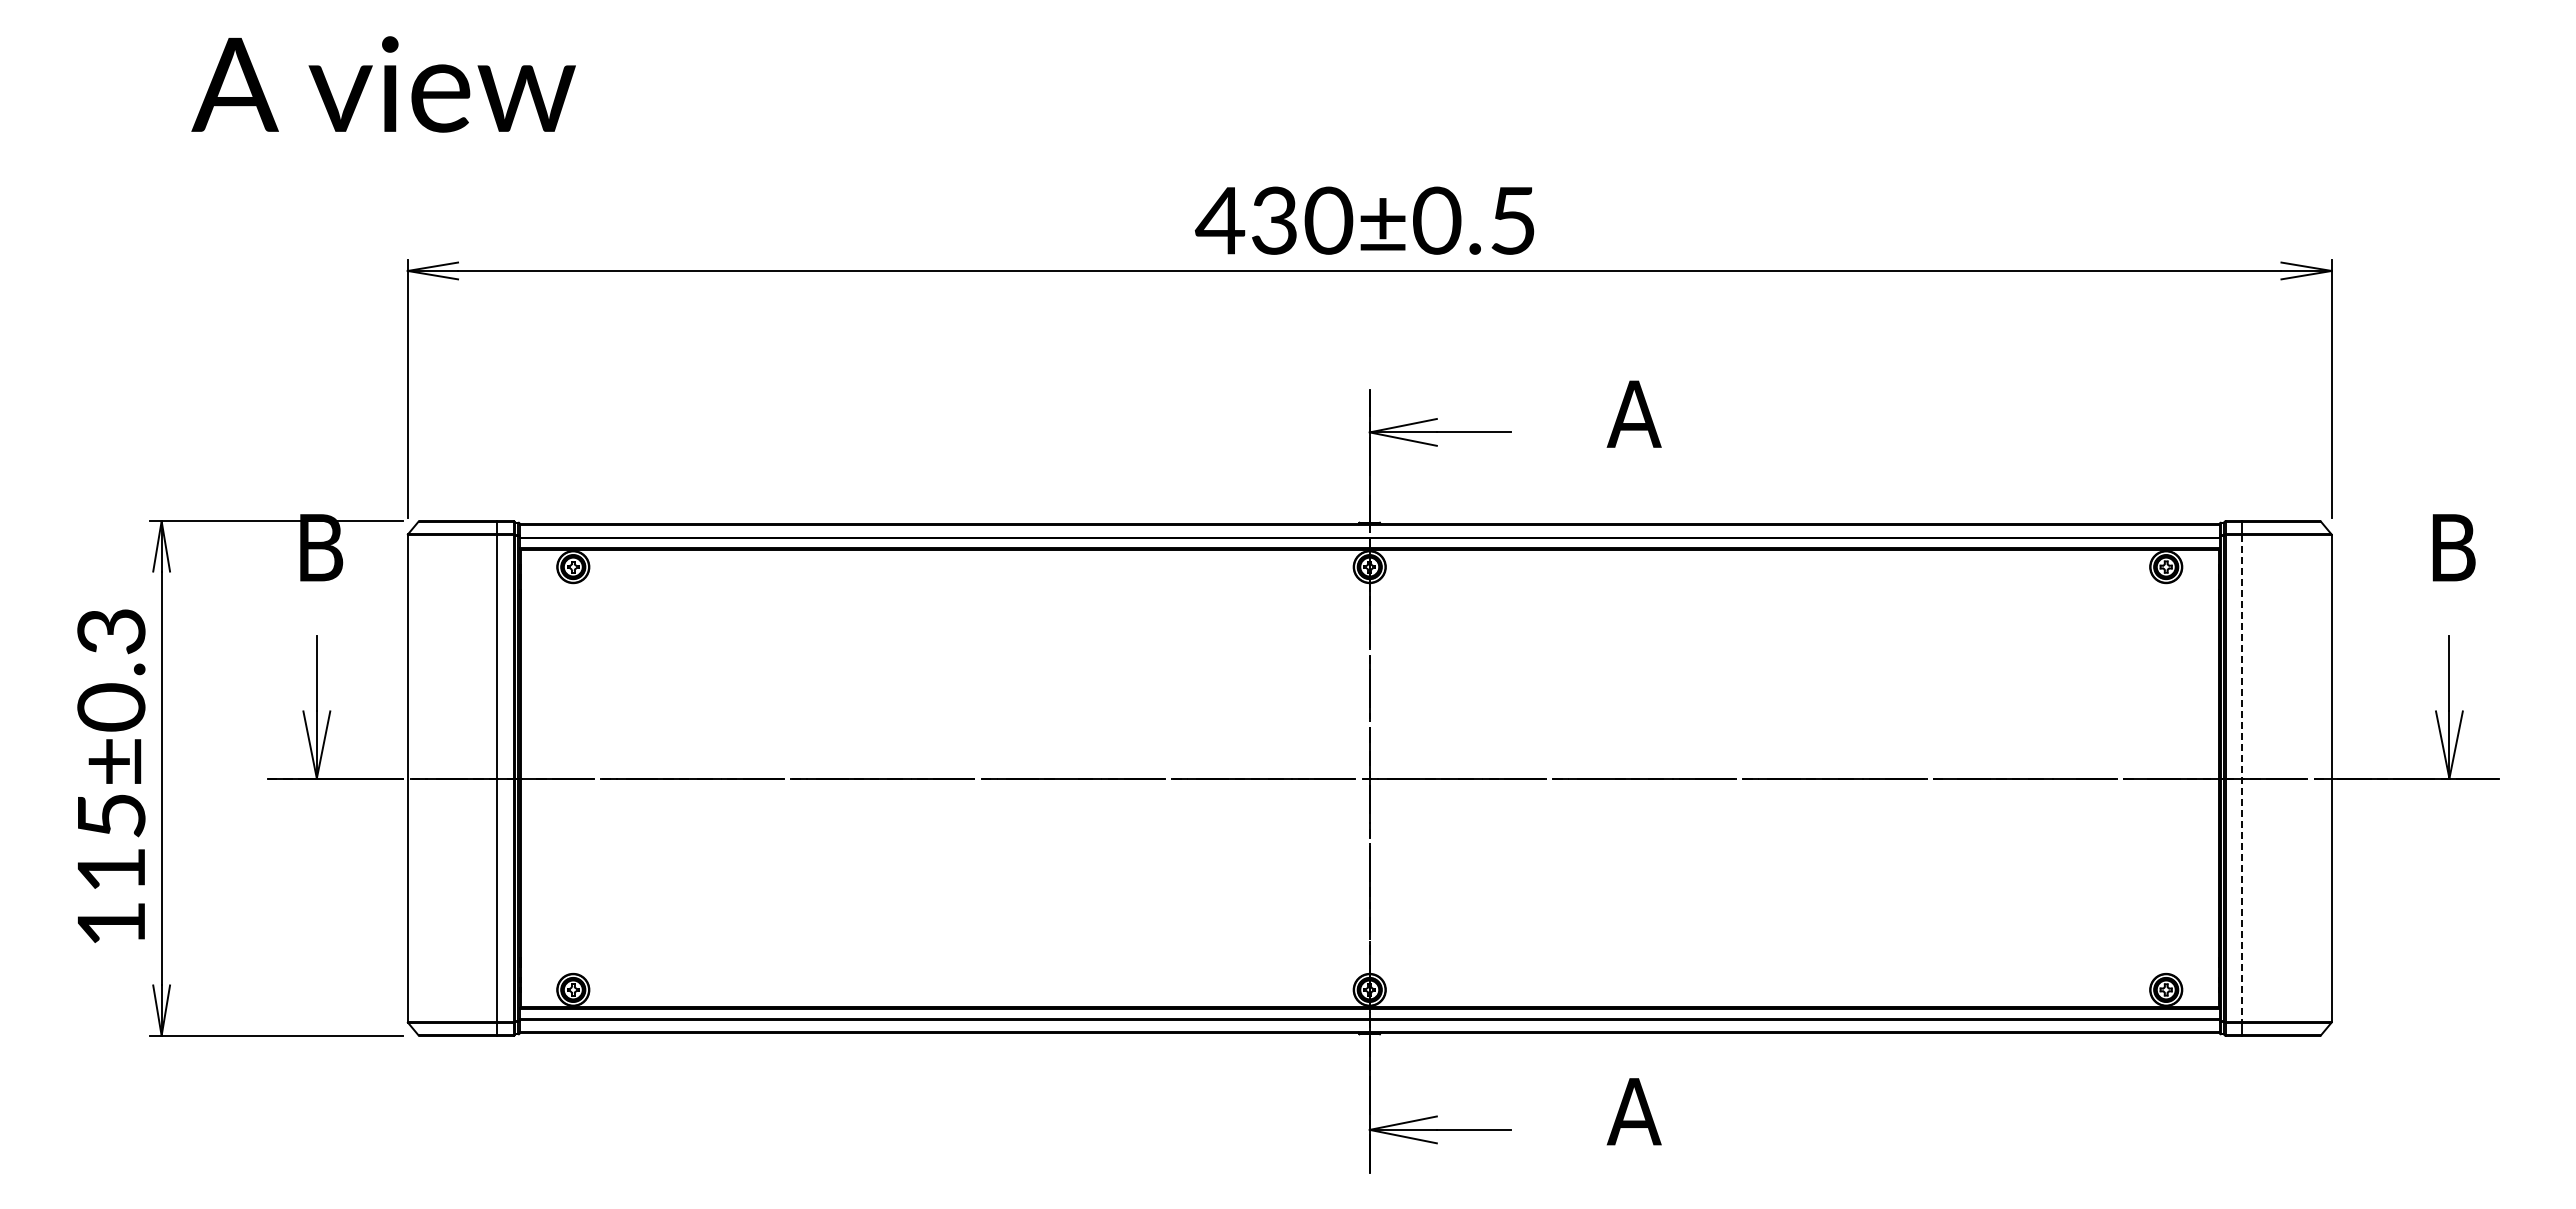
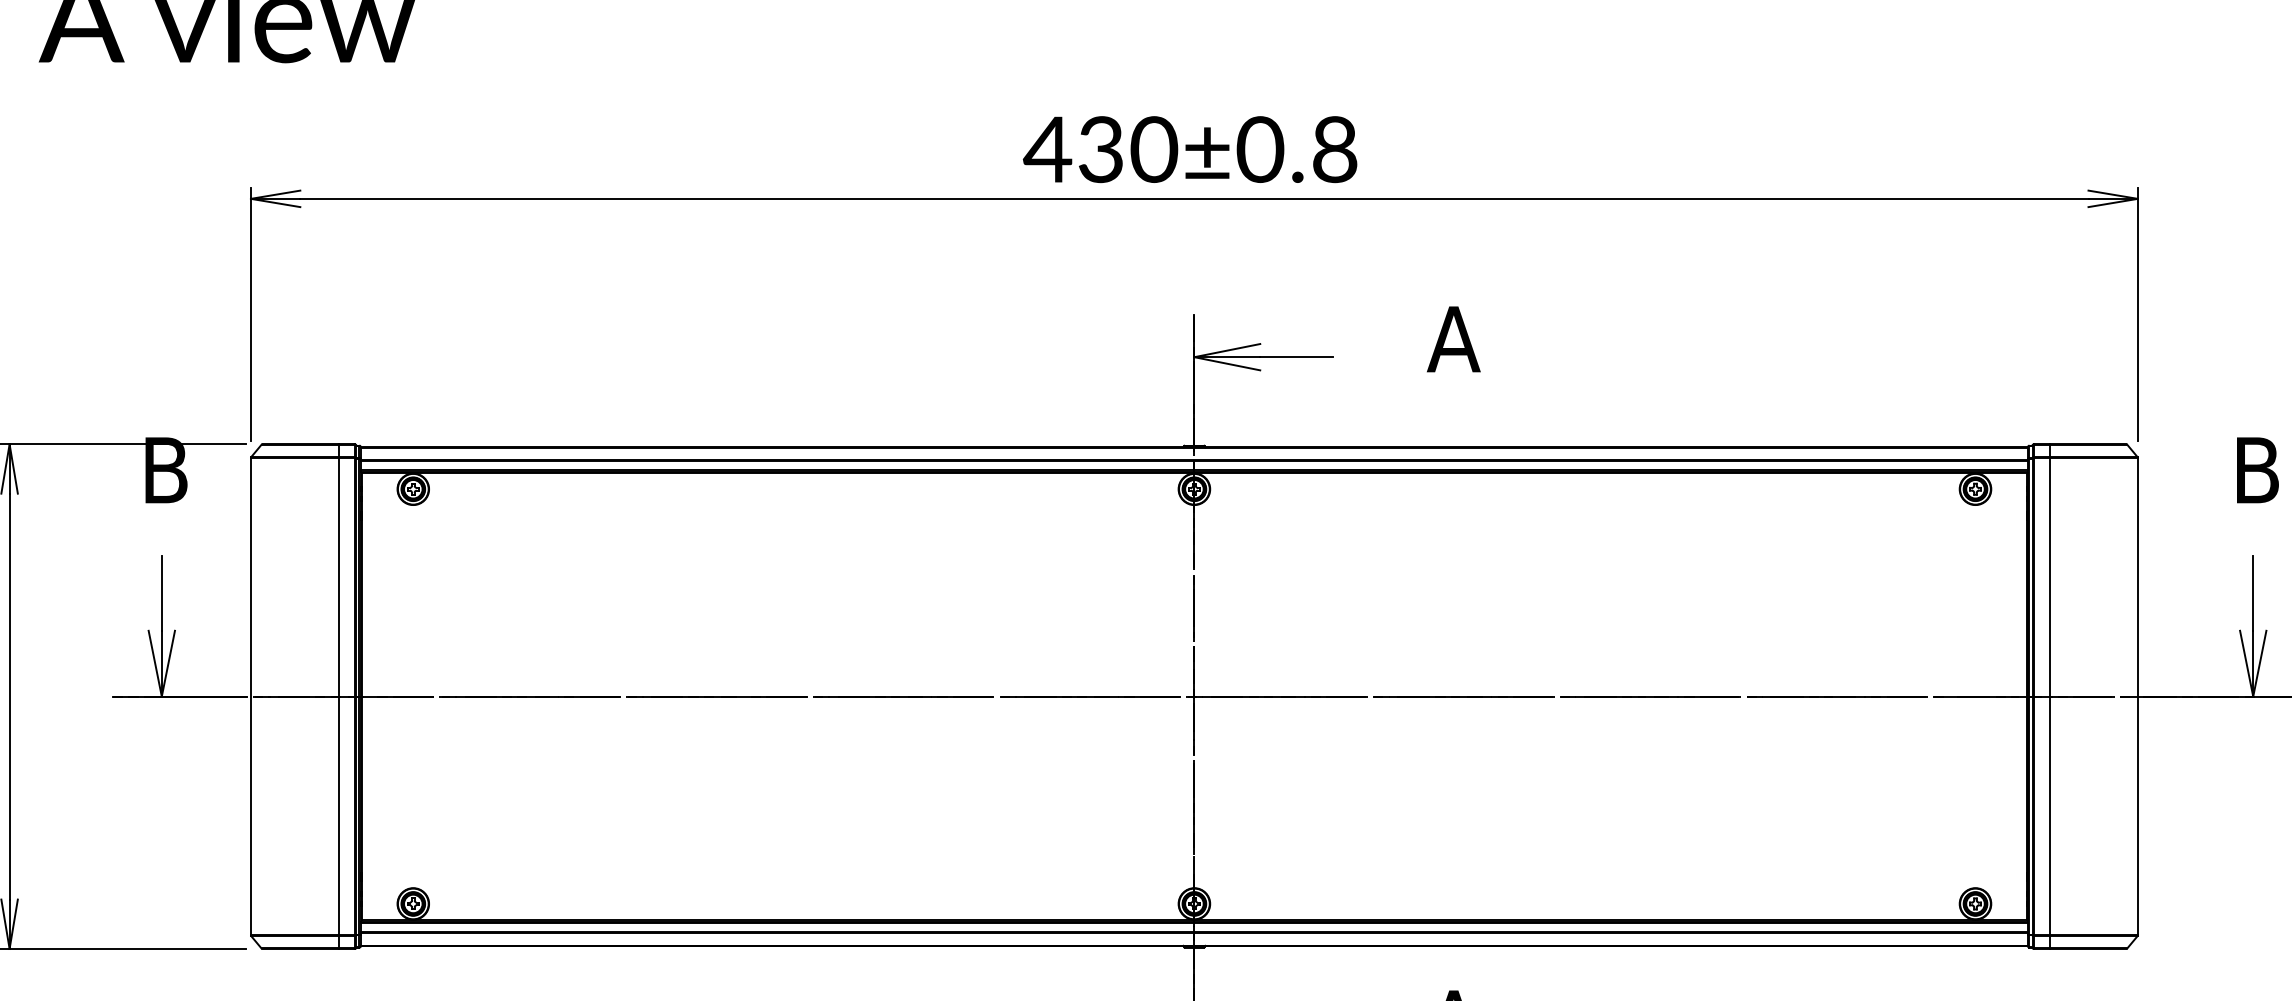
text: (1512, 220) -> (1334, 149), 430±0.5 -> 430±0.8
line: (2242, 779) -> (2050, 697), dashed -> solid

